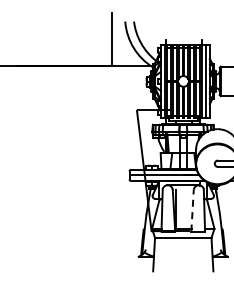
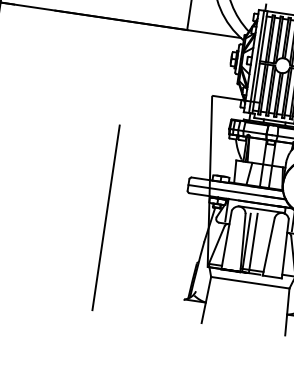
line: (74, 206) -> (105, 216), added
line: (181, 209) -> (253, 243), added
line: (192, 210) -> (268, 246), dashed -> solid

